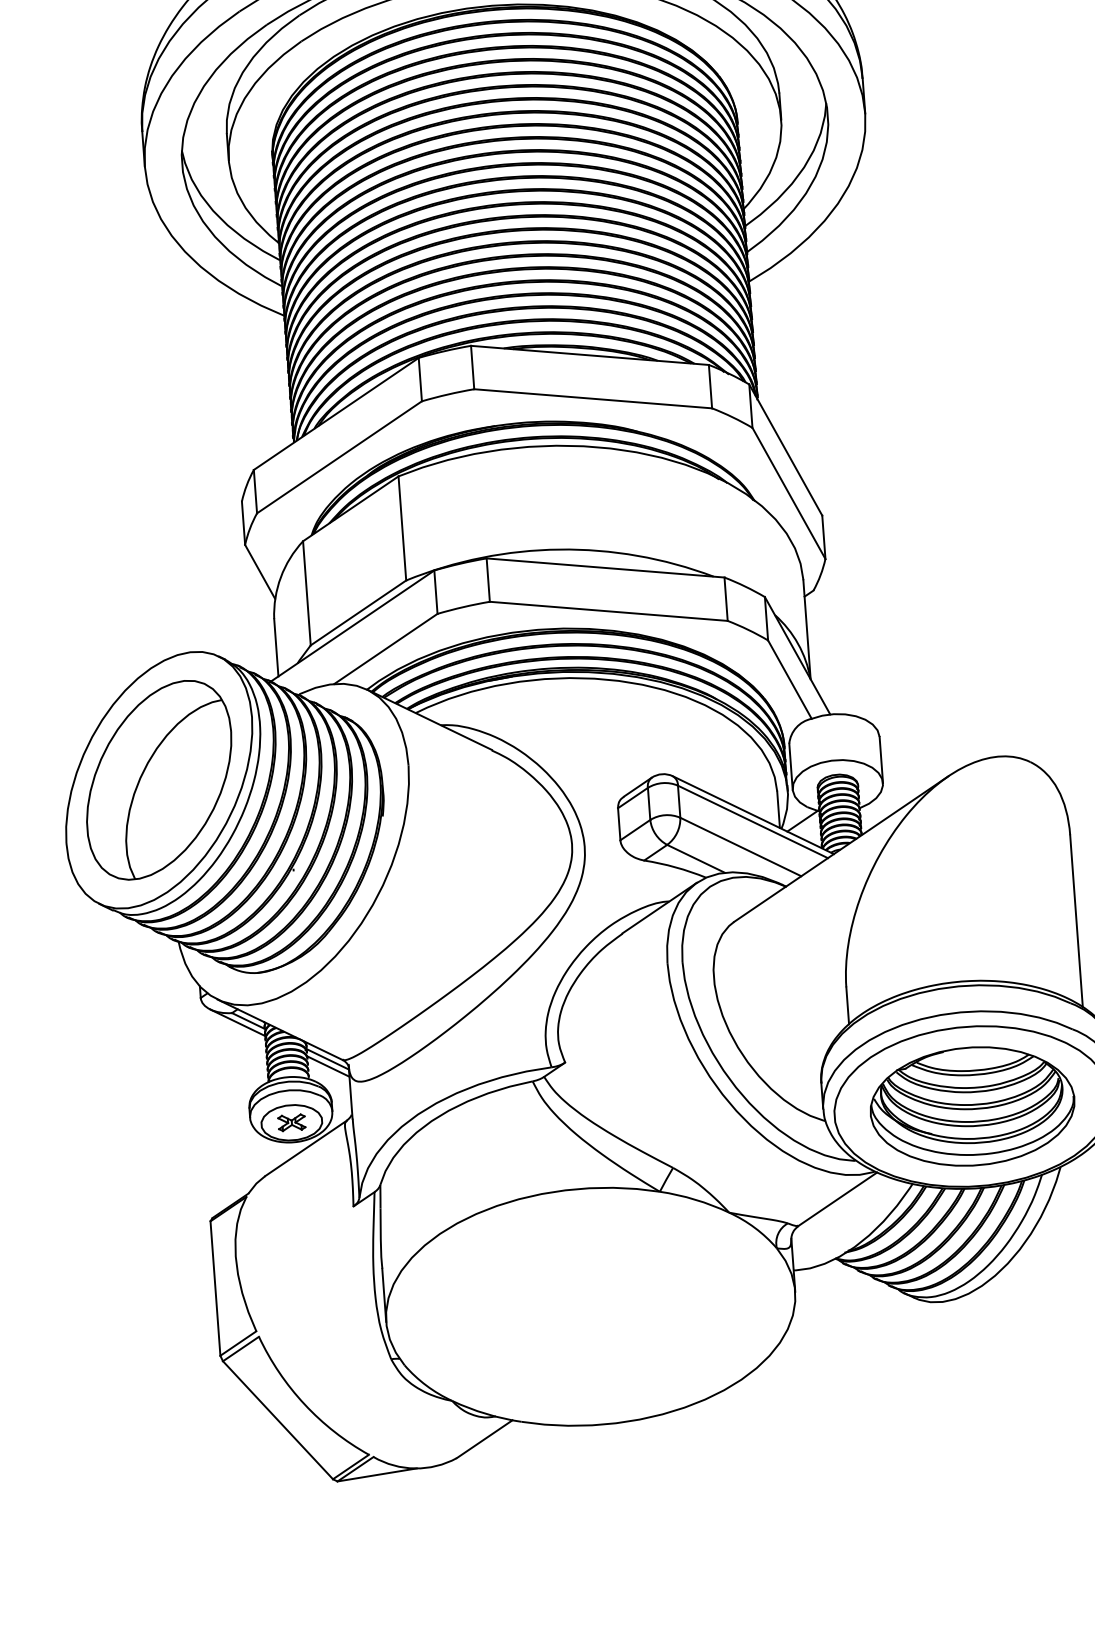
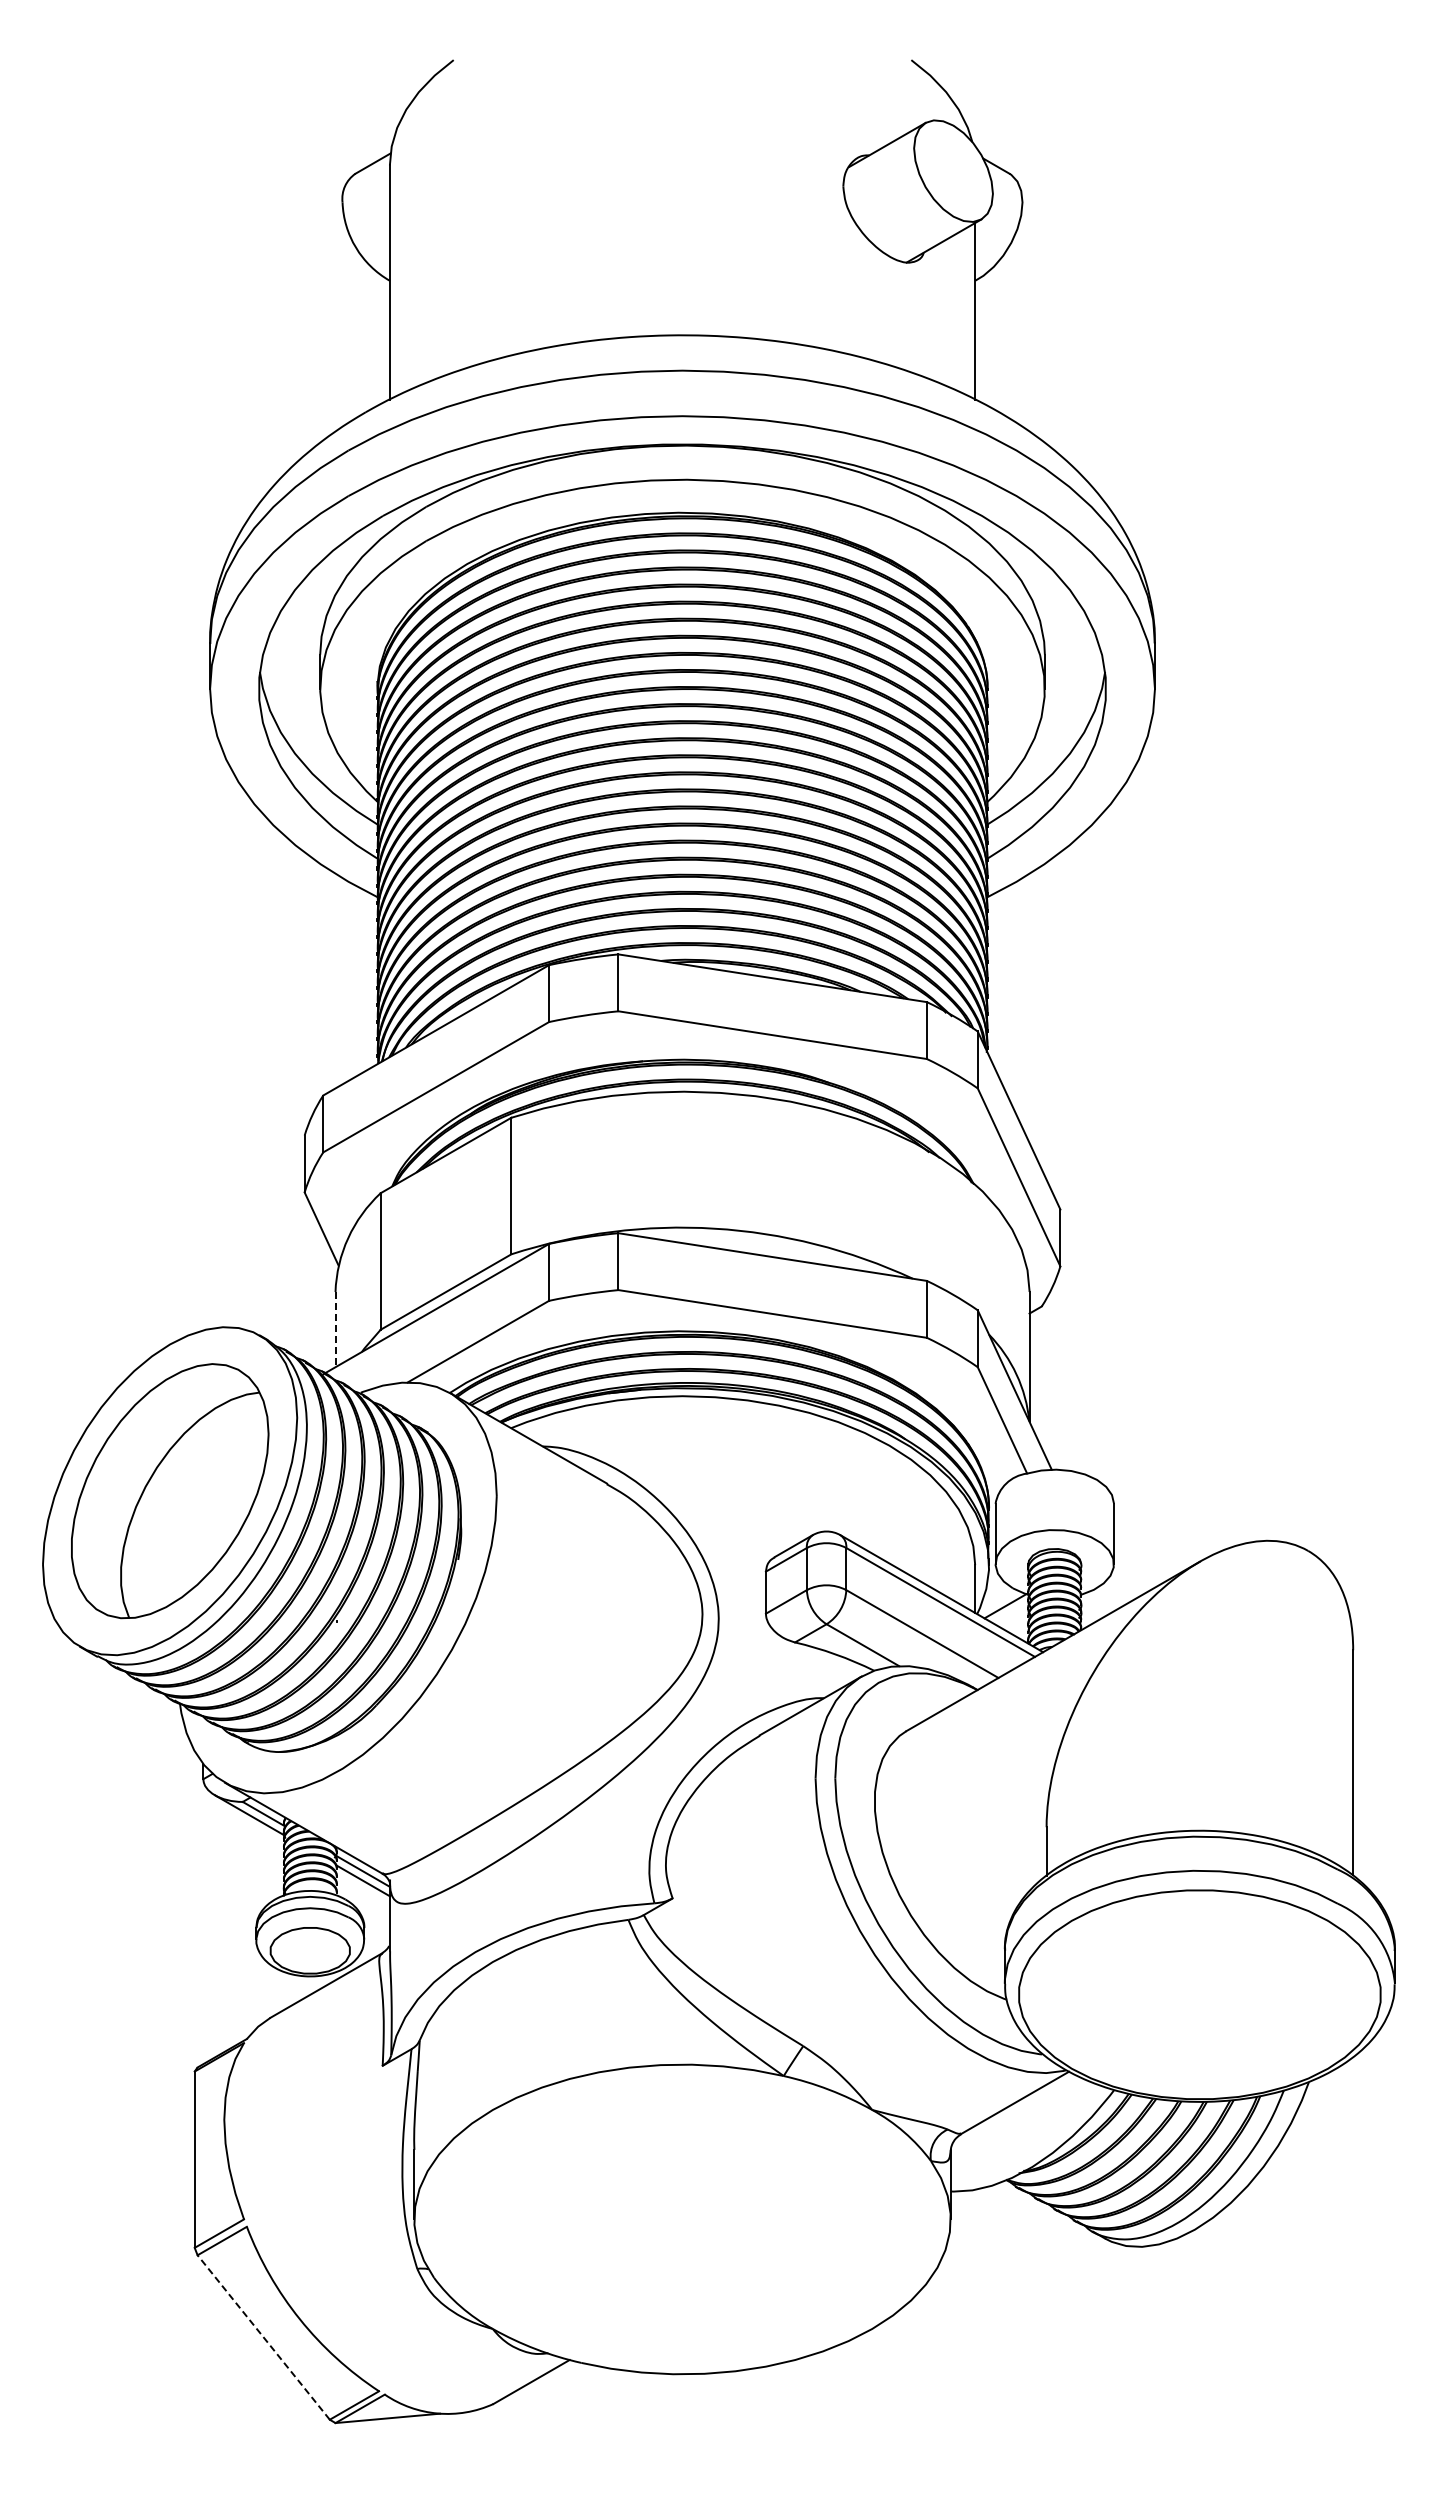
line: (276, 647) -> (335, 1329), solid -> dashed
part: (972, 1106) -> (1199, 1994), removed
part: (291, 1122) -> (309, 1950), removed
line: (277, 1420) -> (263, 2337), solid -> dashed

